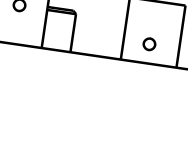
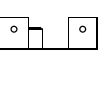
part: (149, 42) -> (82, 28), moved

